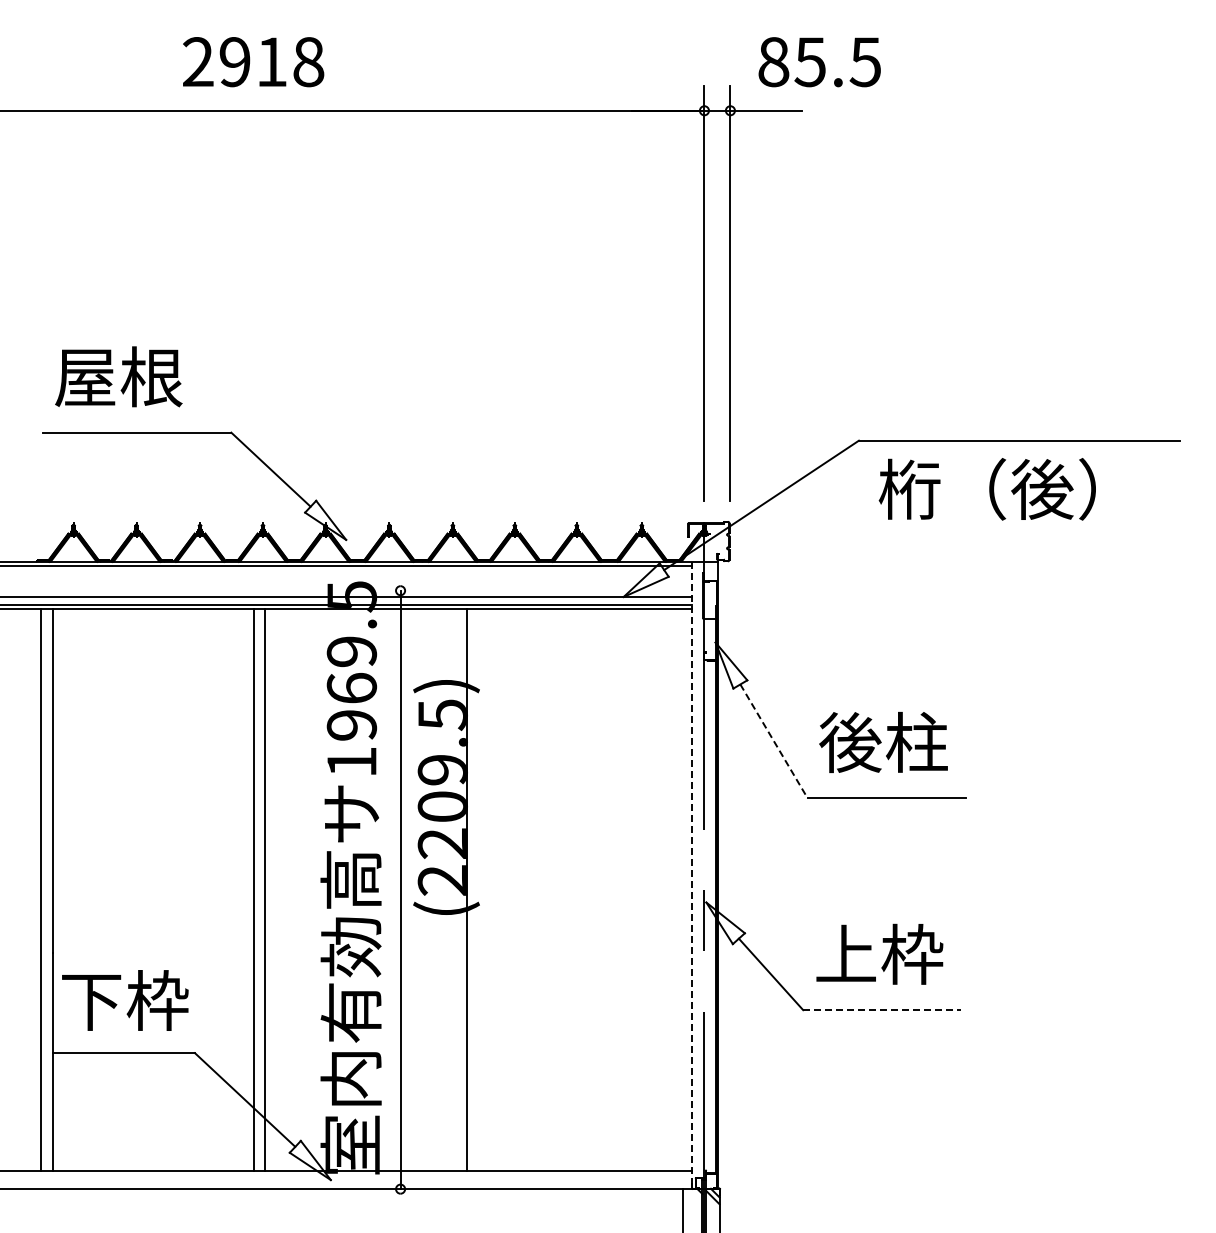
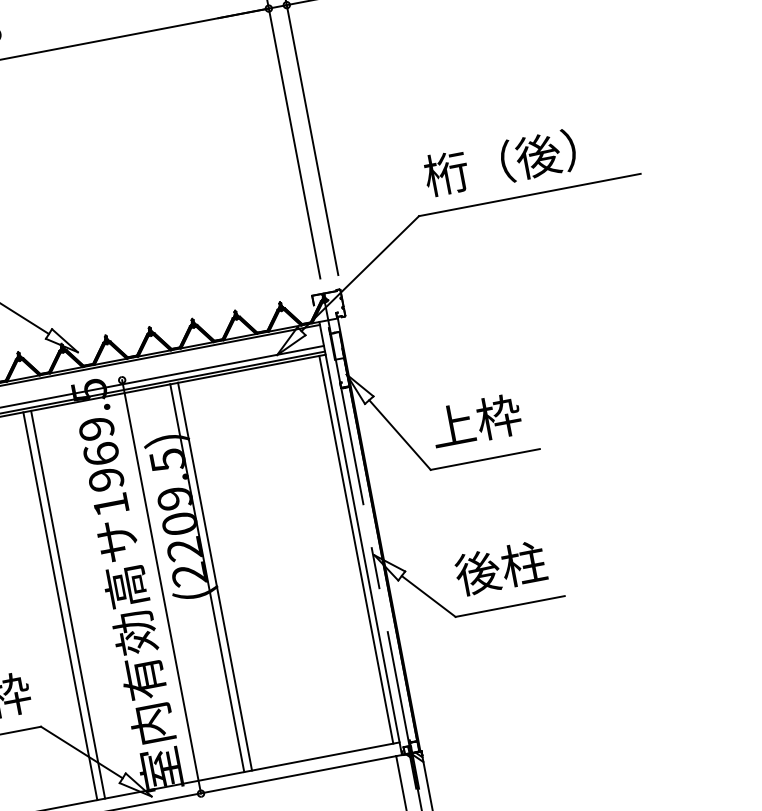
text: (986, 489) -> (499, 163), moved
line: (774, 741) -> (400, 435), dashed -> solid
text: (883, 742) -> (475, 421), 後柱 -> 上枠
line: (691, 875) -> (360, 538), dashed -> solid
line: (477, 889) -> (214, 576), added
line: (682, 889) -> (356, 549), added
text: (878, 954) -> (500, 568), 上枠 -> 後柱
line: (882, 1010) -> (510, 606), dashed -> solid

